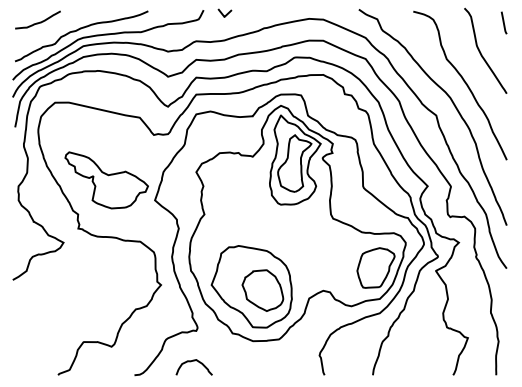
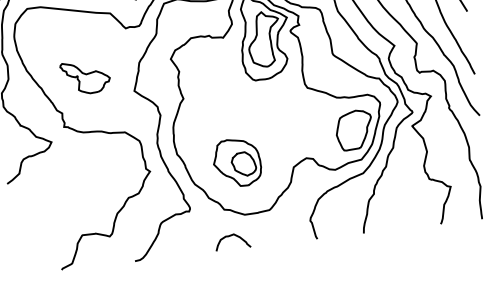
part: (106, 180) -> (85, 77), size x0.6
part: (251, 286) -> (237, 162), size x0.6
curve: (190, 362) -> (228, 237), moved

